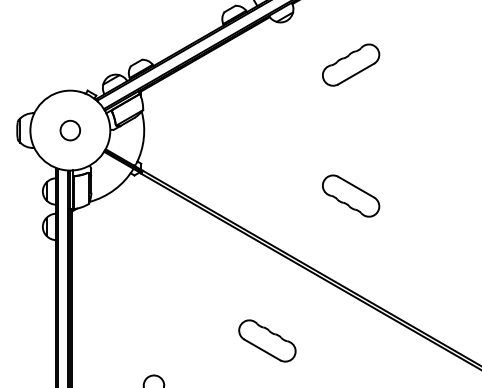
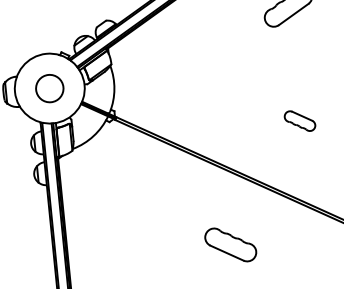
circle: (70, 130) -> (49, 88), size x1.6
part: (351, 195) -> (300, 120), size x0.6
part: (267, 340) -> (230, 244), moved

